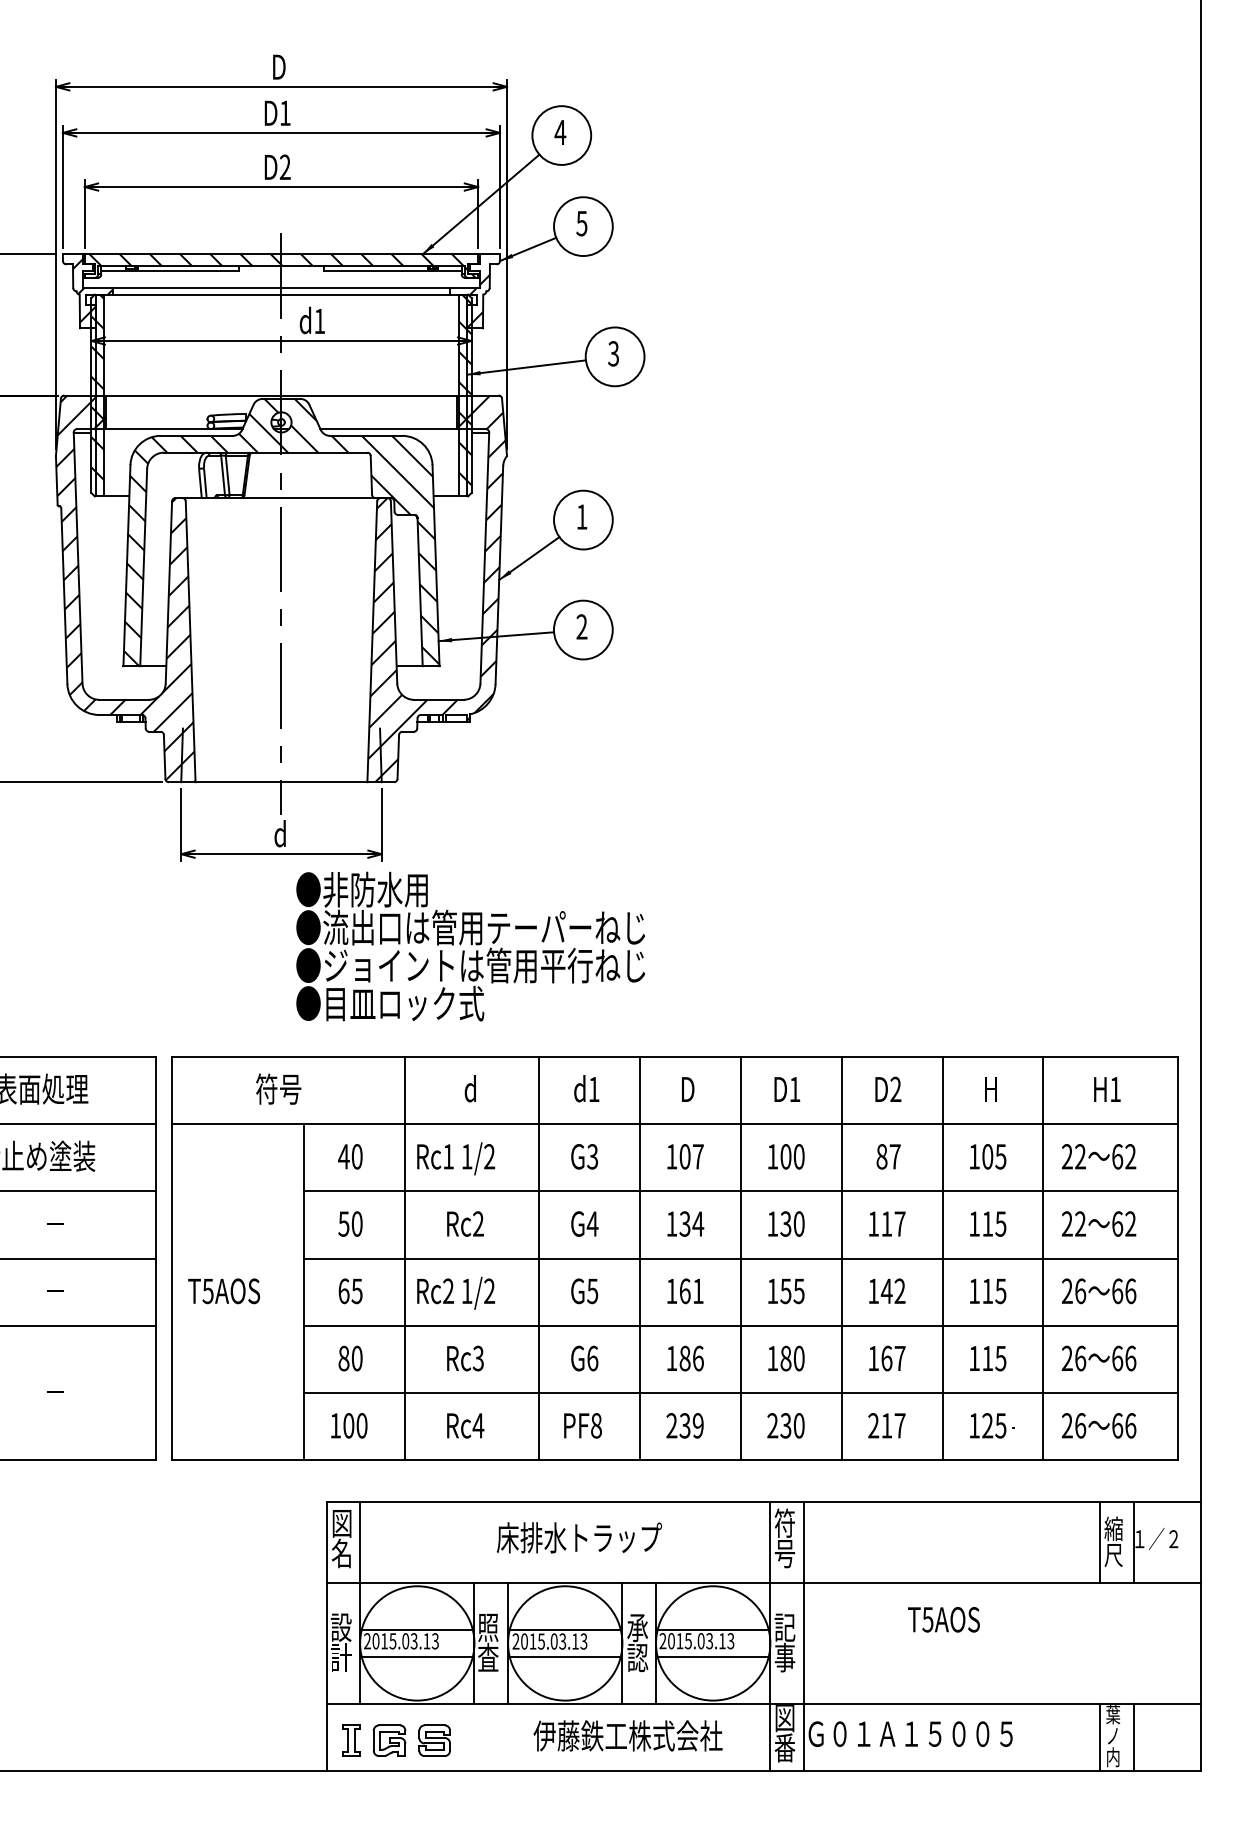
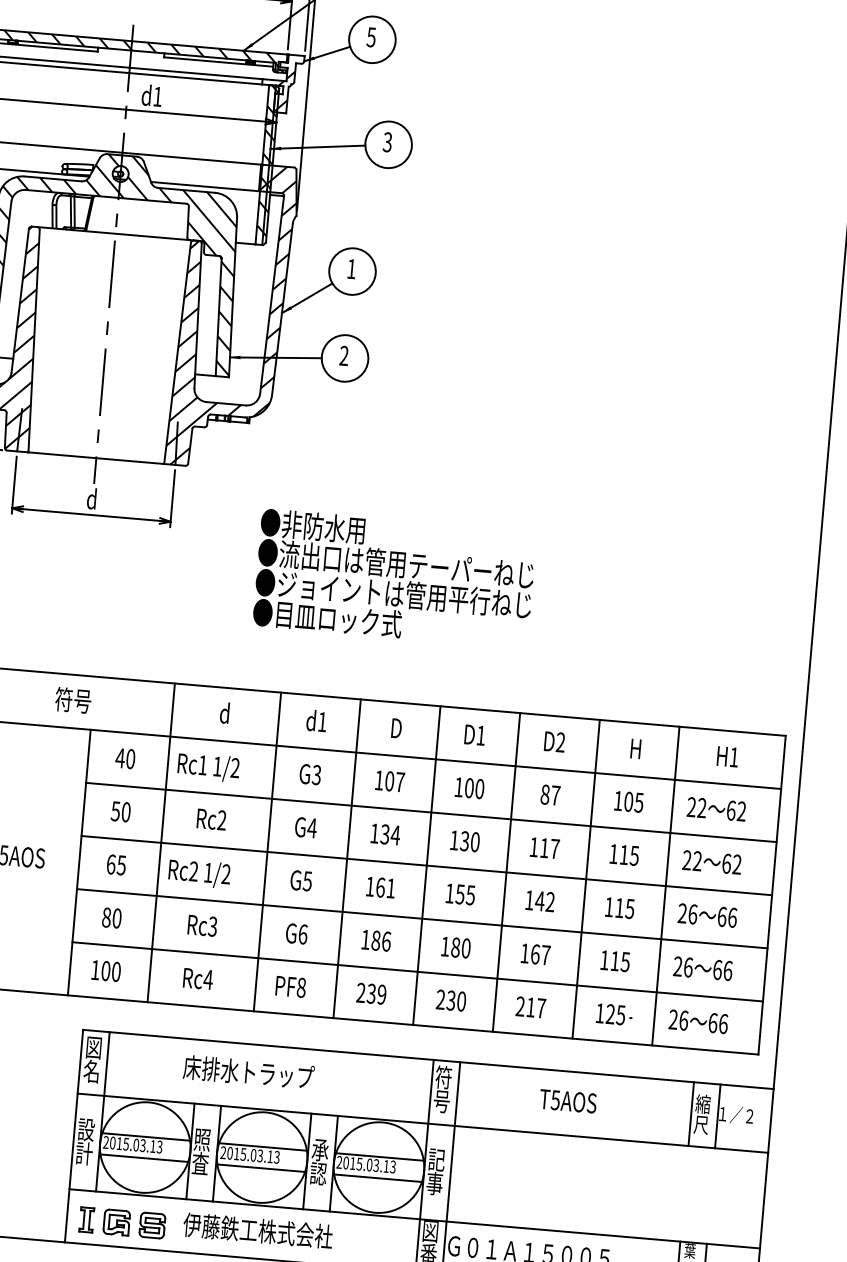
text: (470, 946) -> (394, 578), moved
text: (579, 1537) -> (248, 1072), moved
text: (943, 1619) -> (567, 1101), moved
text: (627, 1735) -> (257, 1230), moved

